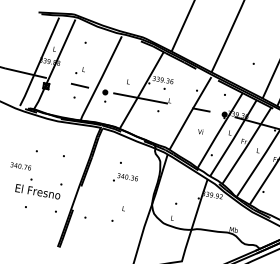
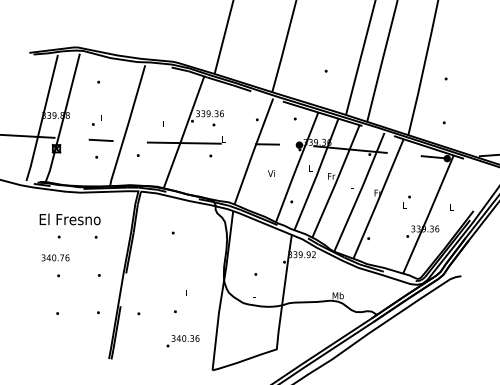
part: (104, 91) -> (135, 142), removed
text: (20, 166) -> (55, 257), moved
text: (125, 179) -> (182, 341), moved
text: (37, 191) -> (69, 219), moved

